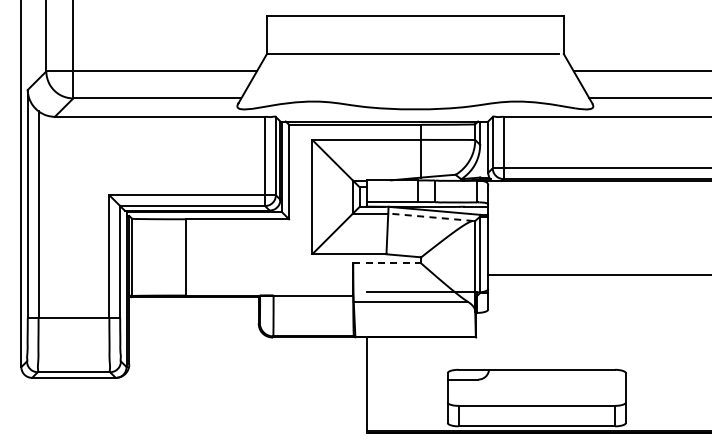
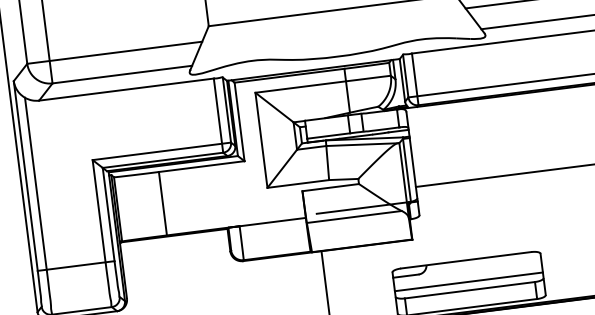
line: (430, 217) -> (361, 144), dashed -> solid
line: (387, 263) -> (330, 187), dashed -> solid
line: (536, 395) -> (468, 281), added

